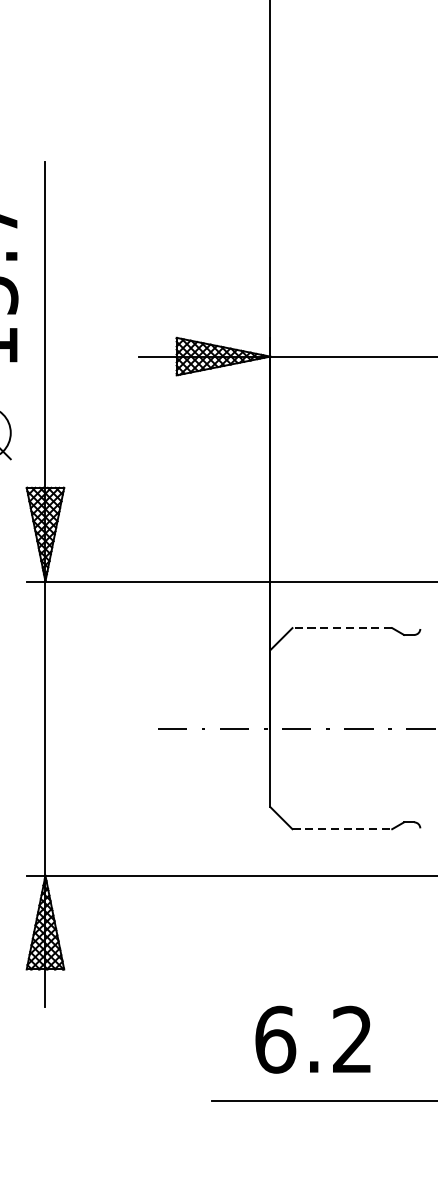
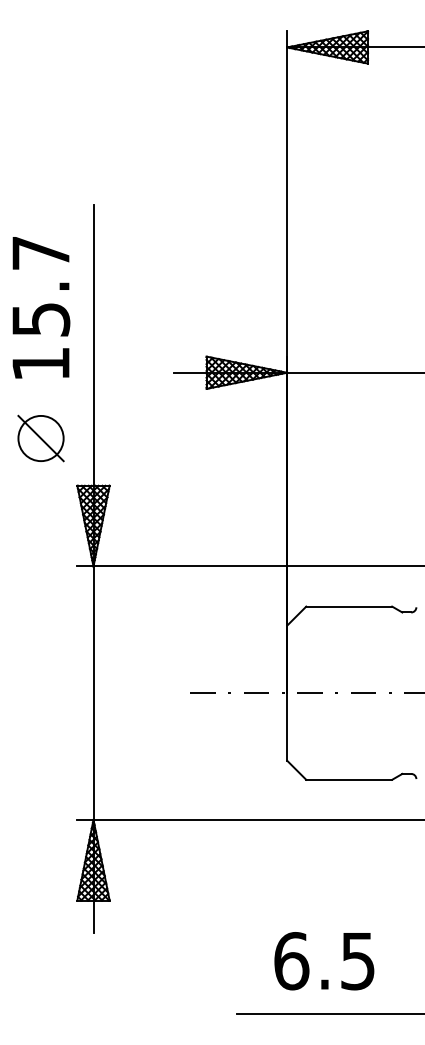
line: (342, 627) -> (349, 606), dashed -> solid
line: (342, 828) -> (349, 779), dashed -> solid
text: (351, 1040) -> (357, 961), 6.2 -> 6.5

